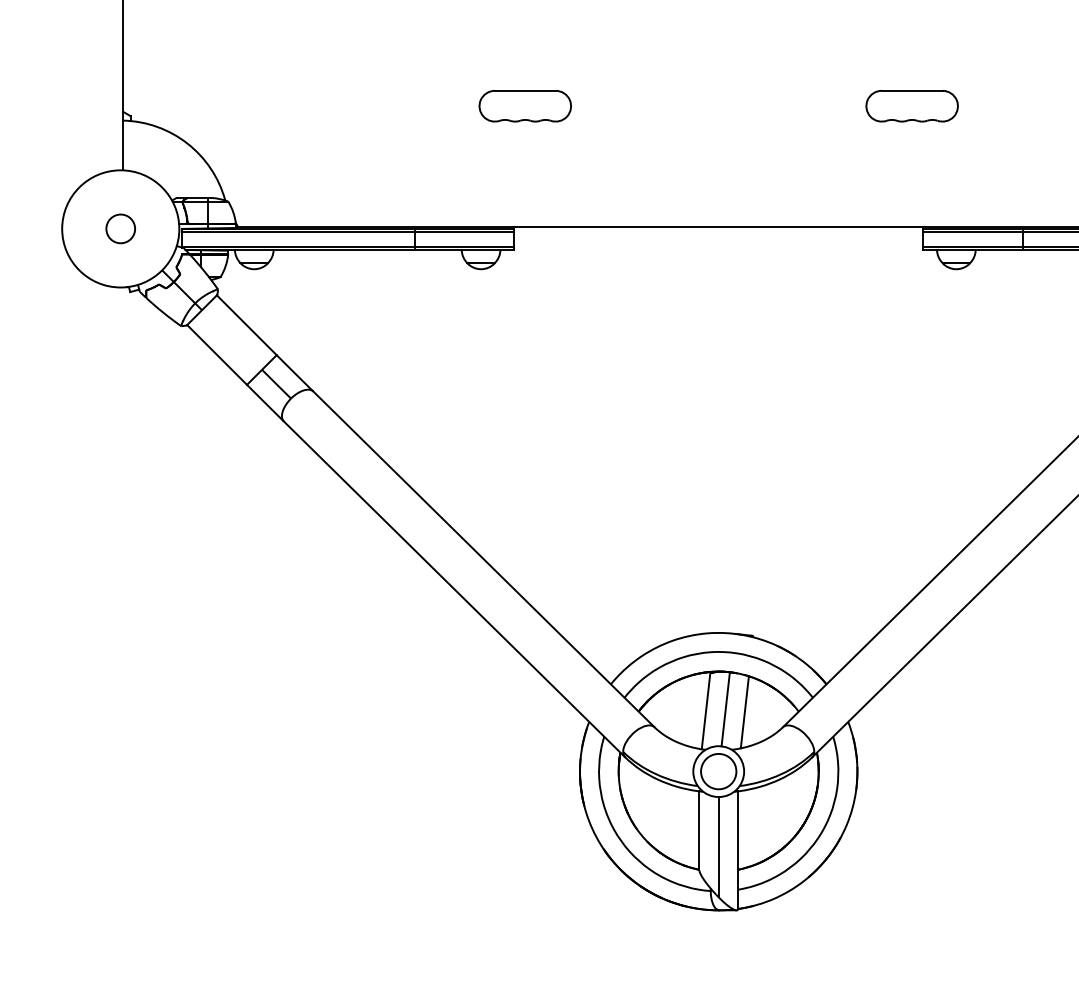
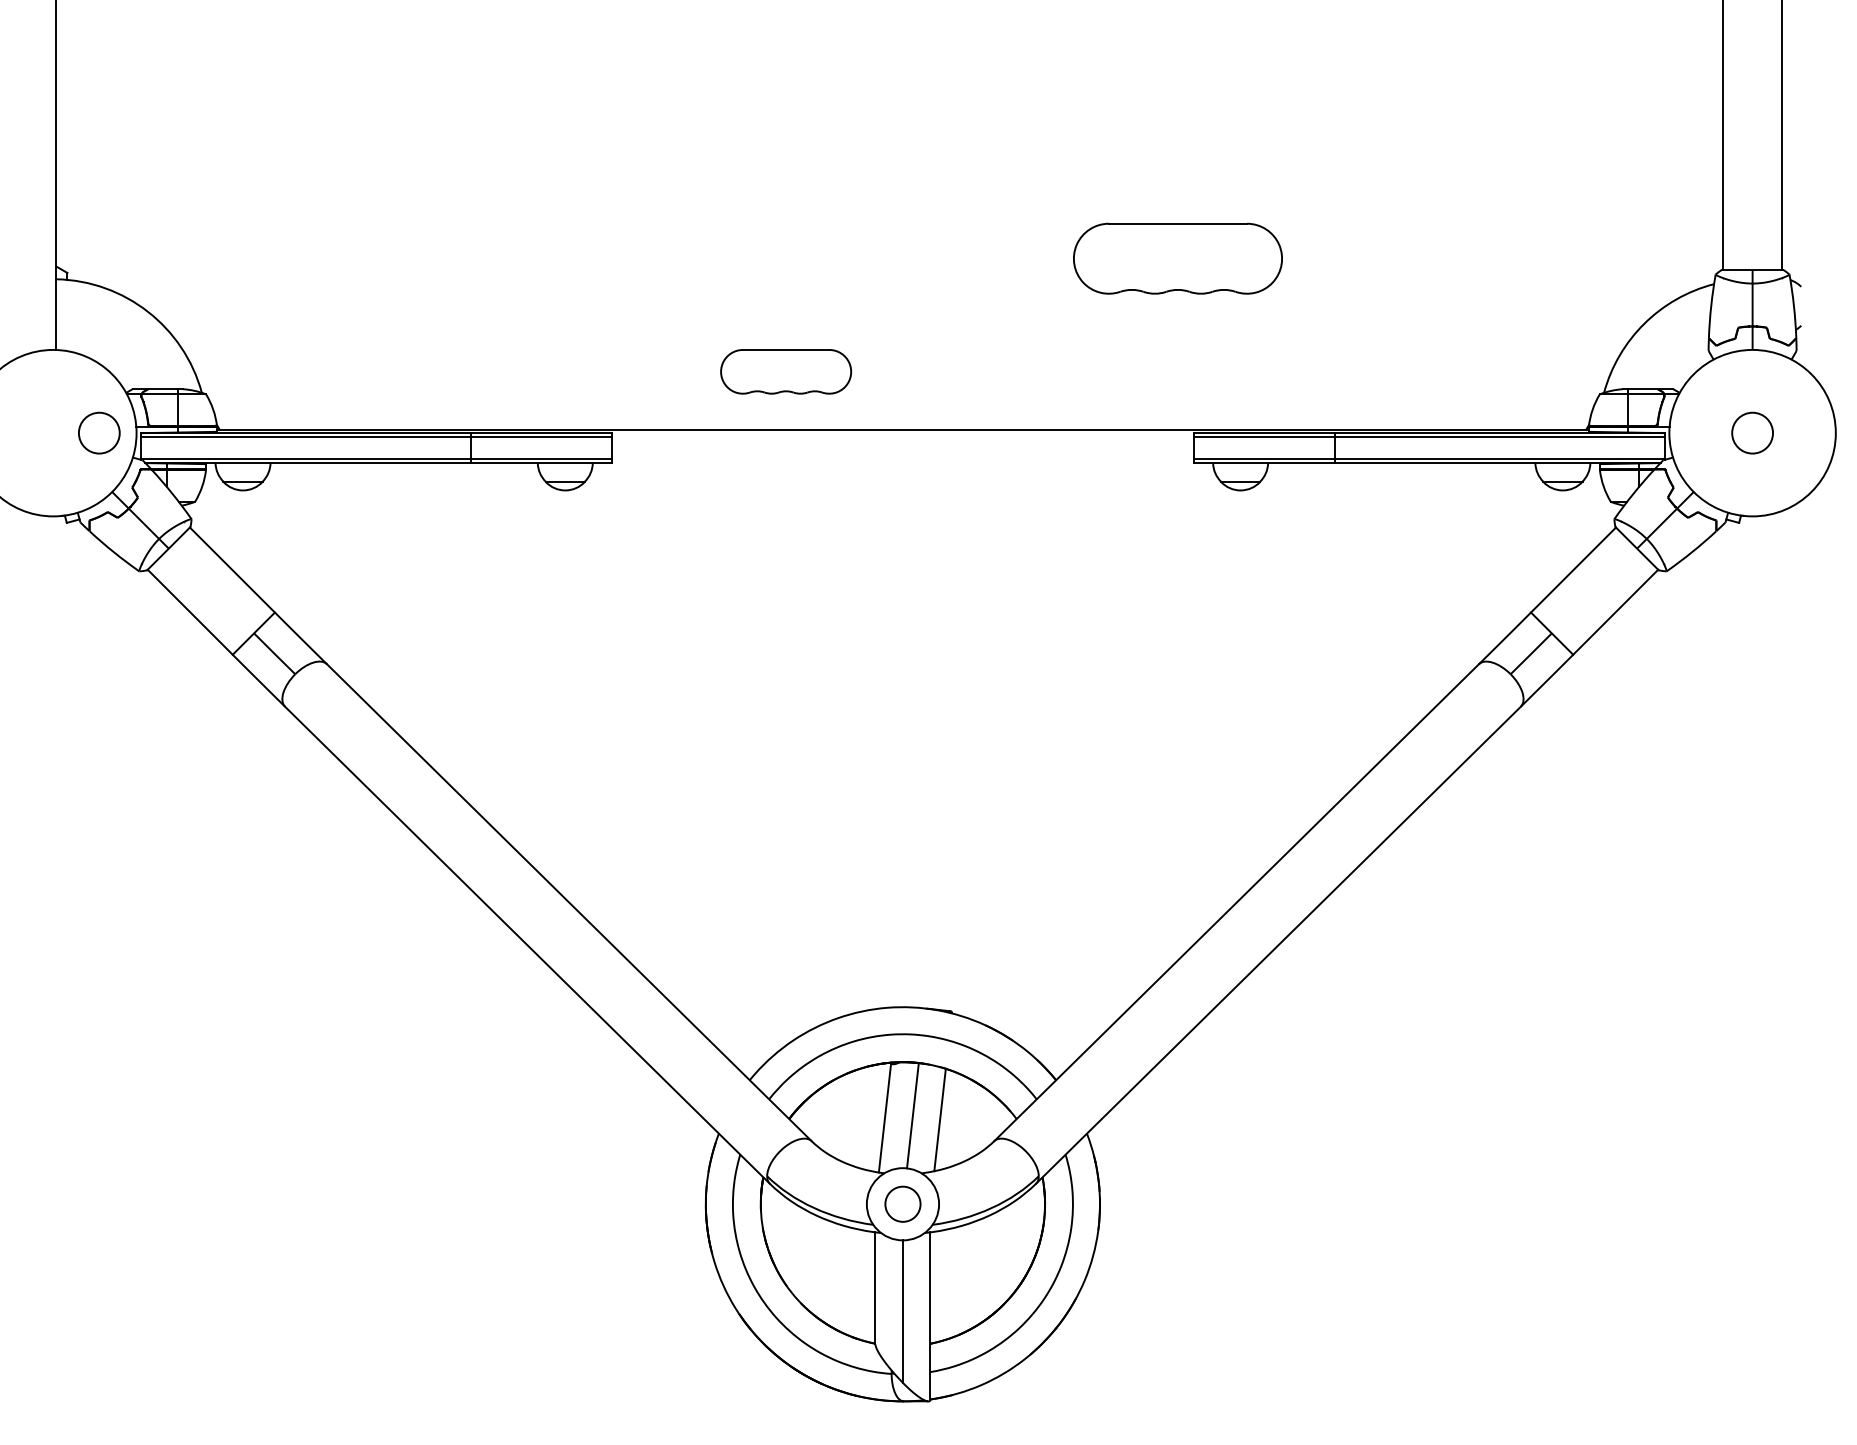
part: (525, 105) -> (786, 371), moved
part: (911, 105) -> (1177, 258), size x1.6
circle: (120, 228) -> (99, 432), moved
circle: (718, 771) -> (902, 1204), size x0.7

